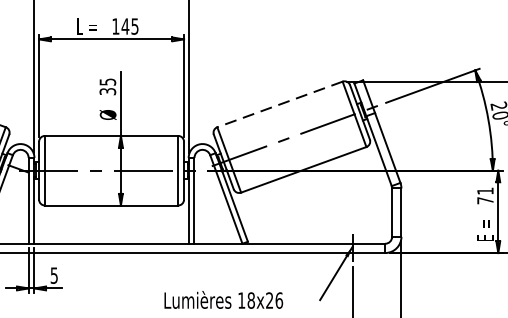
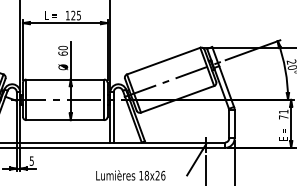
text: (125, 26) -> (73, 15), 145 -> 125
text: (106, 86) -> (62, 50), 35 -> 60
line: (279, 105) -> (163, 61), dashed -> solid

